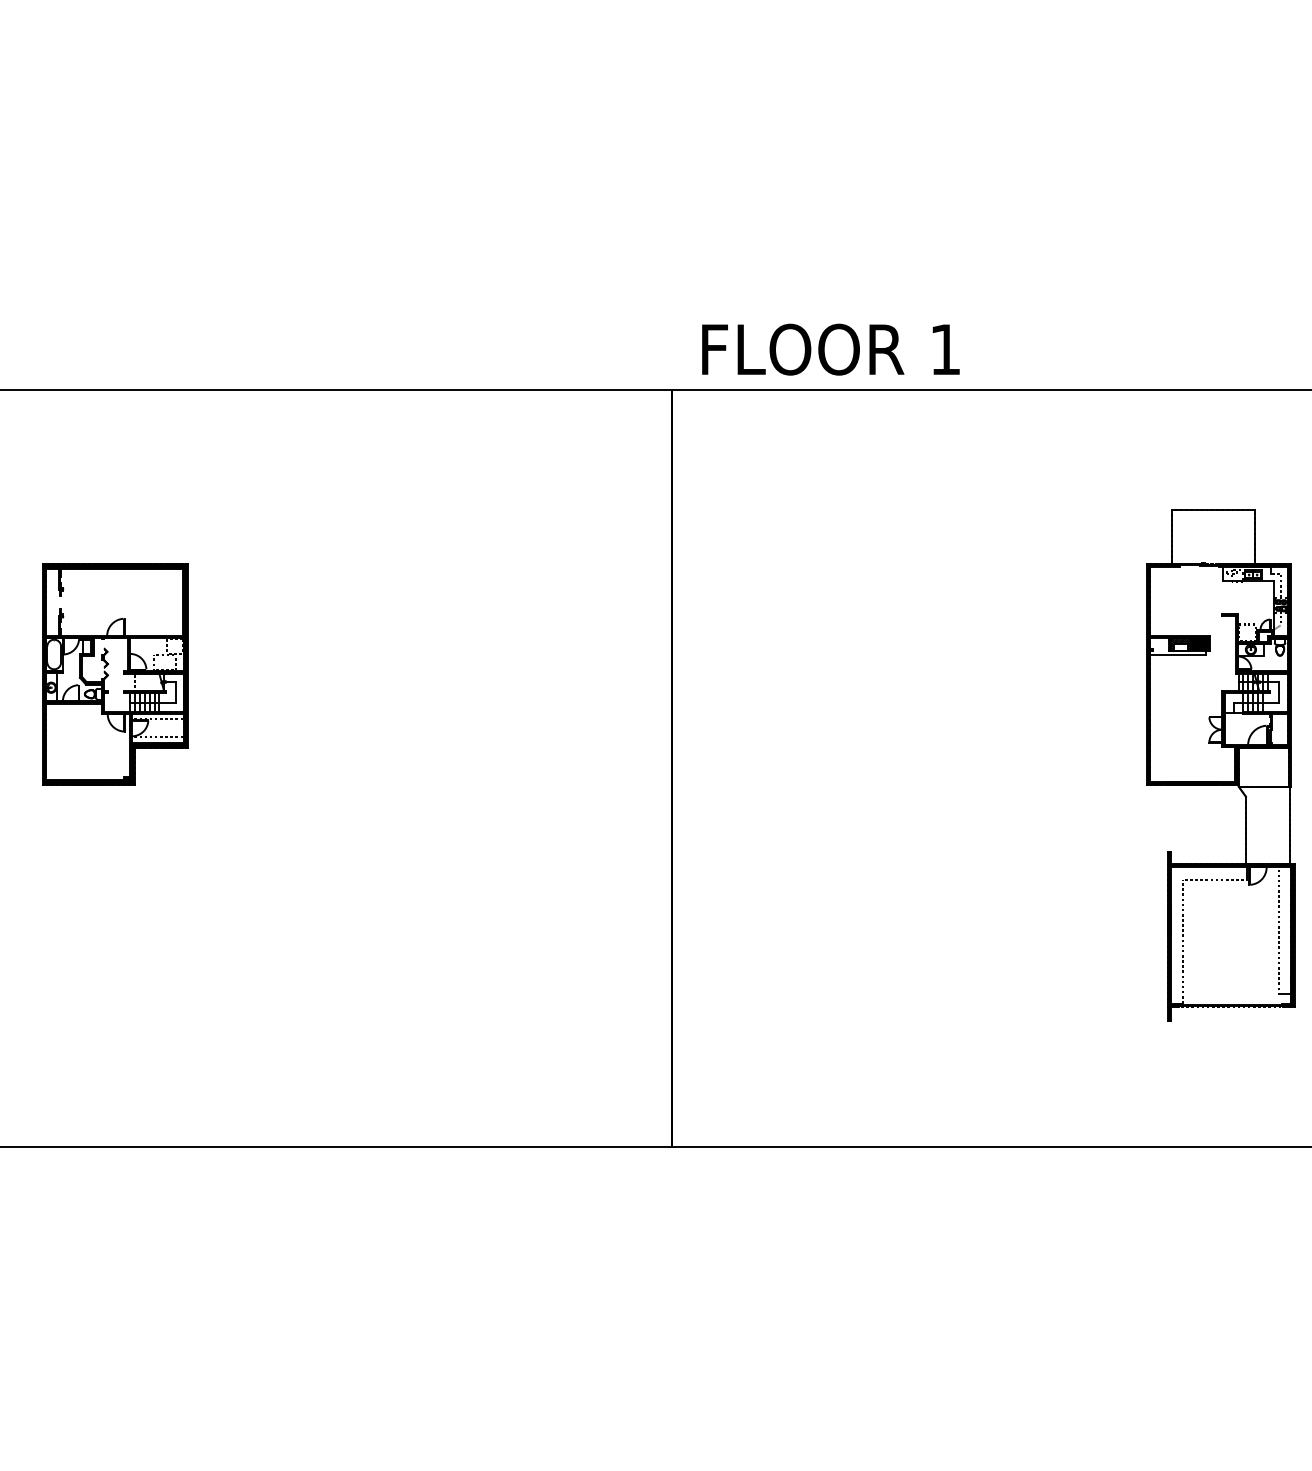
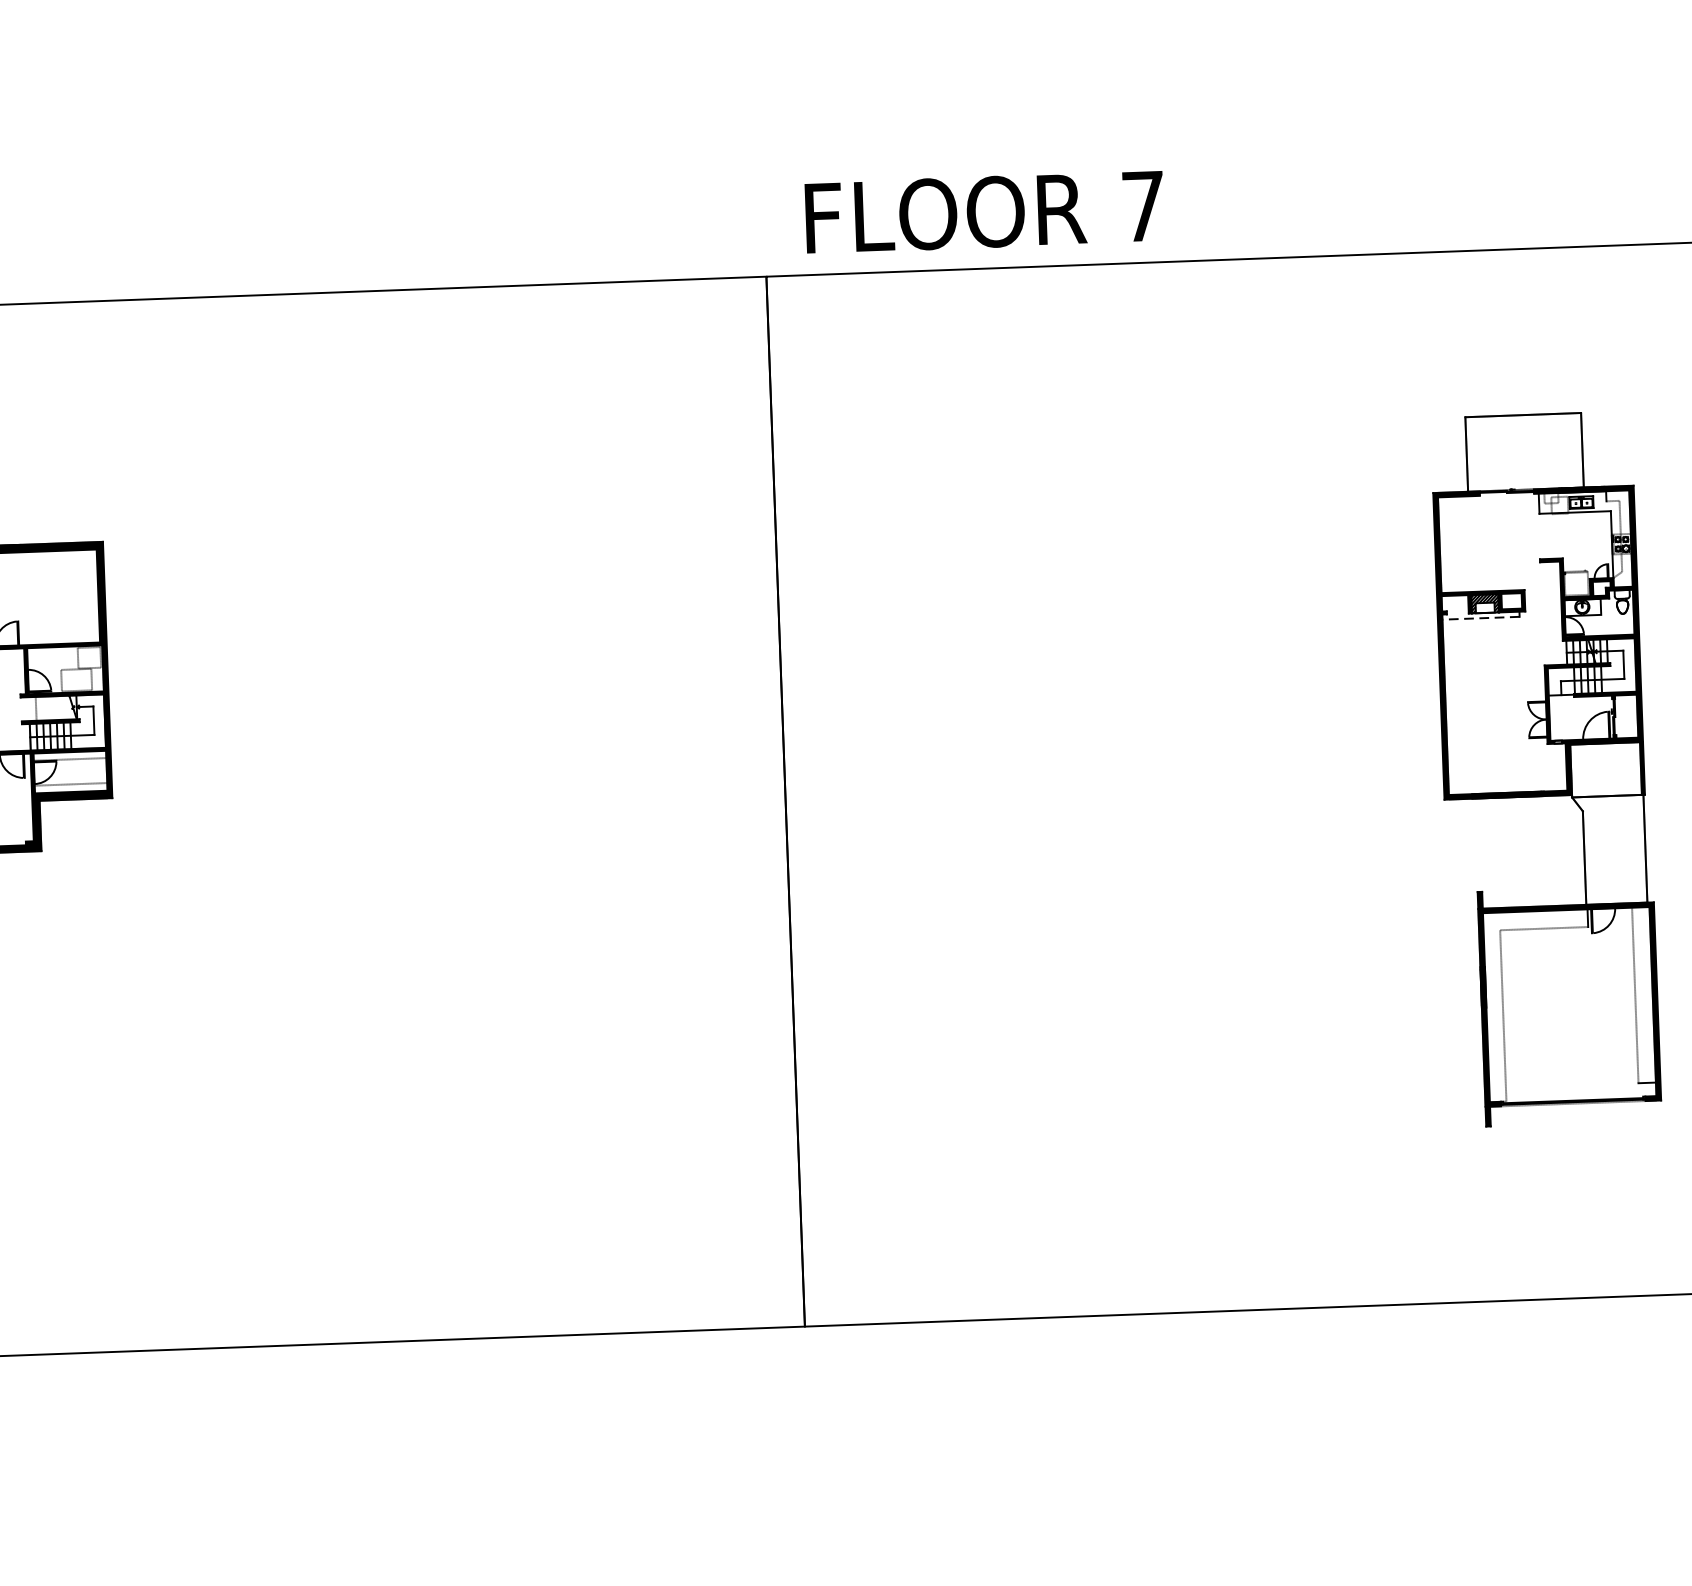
text: (945, 349) -> (1143, 206), 1 -> 7
fill: (1200, 643) -> (1511, 601), removed
line: (1177, 655) -> (1480, 618), solid -> dashed

